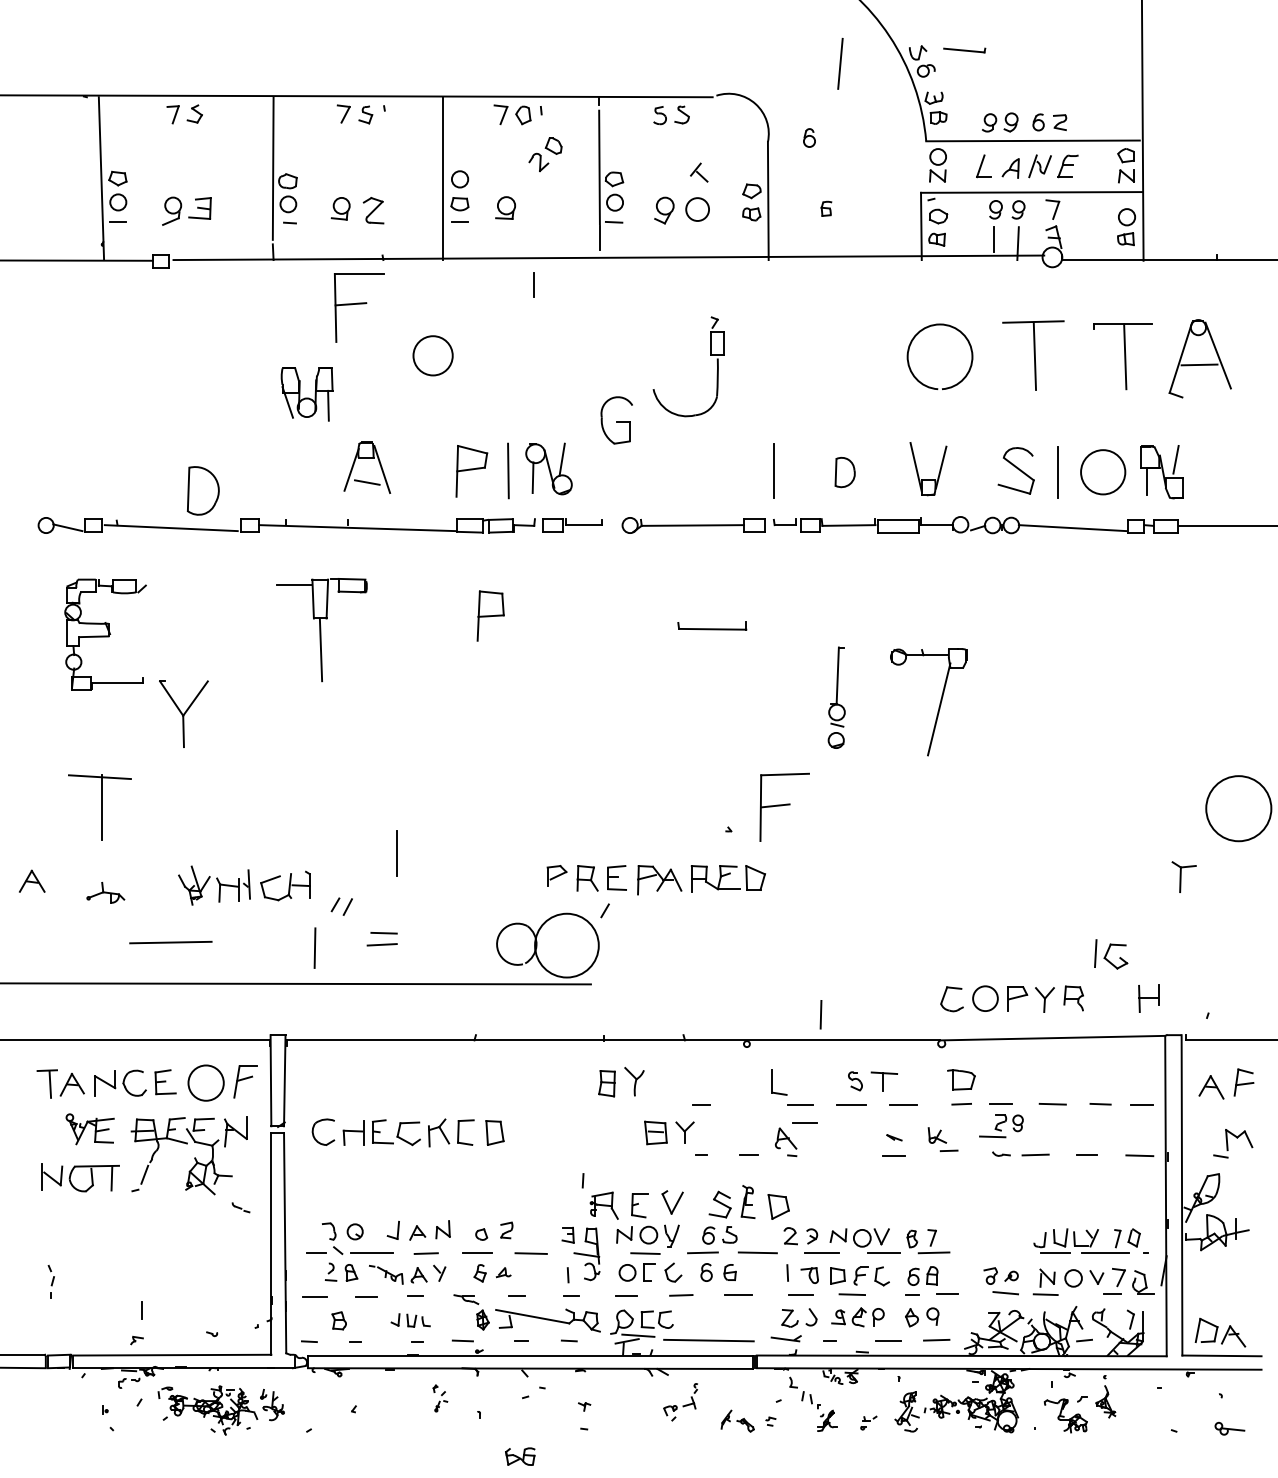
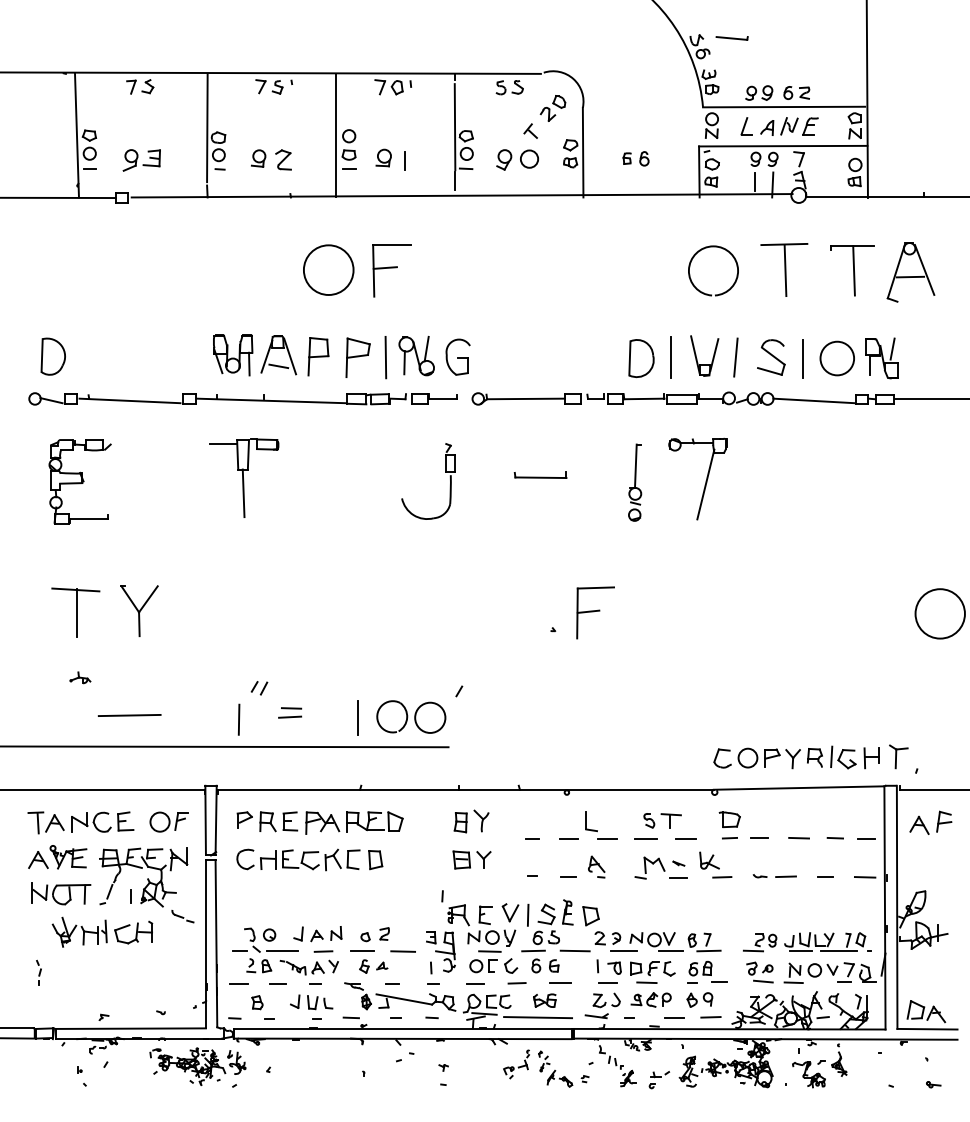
line: (839, 63) -> (735, 357), moved
part: (809, 137) -> (644, 158), moved
part: (544, 154) -> (552, 108), moved
line: (532, 285) -> (404, 160), moved
part: (359, 307) -> (391, 270), moved
part: (710, 354) -> (445, 472), moved
circle: (432, 356) -> (328, 270), size x1.67
part: (307, 394) -> (233, 355), moved
part: (615, 419) -> (457, 356), moved
line: (774, 470) -> (670, 357), moved
part: (845, 472) -> (641, 358), size x1.67
part: (202, 490) -> (52, 356), moved
part: (490, 615) -> (318, 356), moved
part: (837, 697) -> (635, 482), moved
part: (938, 704) -> (705, 480), moved
part: (183, 714) -> (139, 611), moved
line: (395, 852) -> (357, 717), moved
part: (1183, 876) -> (898, 756), moved
part: (655, 879) -> (319, 822), moved
part: (32, 880) -> (38, 859), moved
part: (244, 884) -> (102, 931), moved
part: (106, 892) -> (80, 677), size x0.71
circle: (567, 945) -> (430, 717), size x0.62
part: (1111, 954) -> (843, 757), moved
line: (821, 1013) -> (528, 914), moved
part: (222, 1082) -> (168, 821), size x0.71
line: (804, 1123) -> (568, 838), moved
part: (1001, 1125) -> (760, 942), moved
part: (668, 1132) -> (471, 859), moved
part: (942, 1138) -> (715, 864), size x1.43
part: (1232, 1142) -> (649, 867), moved
part: (240, 1207) -> (182, 916), size x1.67
line: (141, 1311) -> (130, 896), moved
part: (410, 1320) -> (311, 1002), size x1.43
part: (440, 1398) -> (544, 1061), moved
part: (220, 1410) -> (197, 1066), moved
part: (868, 1423) -> (659, 1080), size x1.67
part: (1229, 1428) -> (933, 1084), size x0.62
part: (519, 1456) -> (544, 1000), moved

